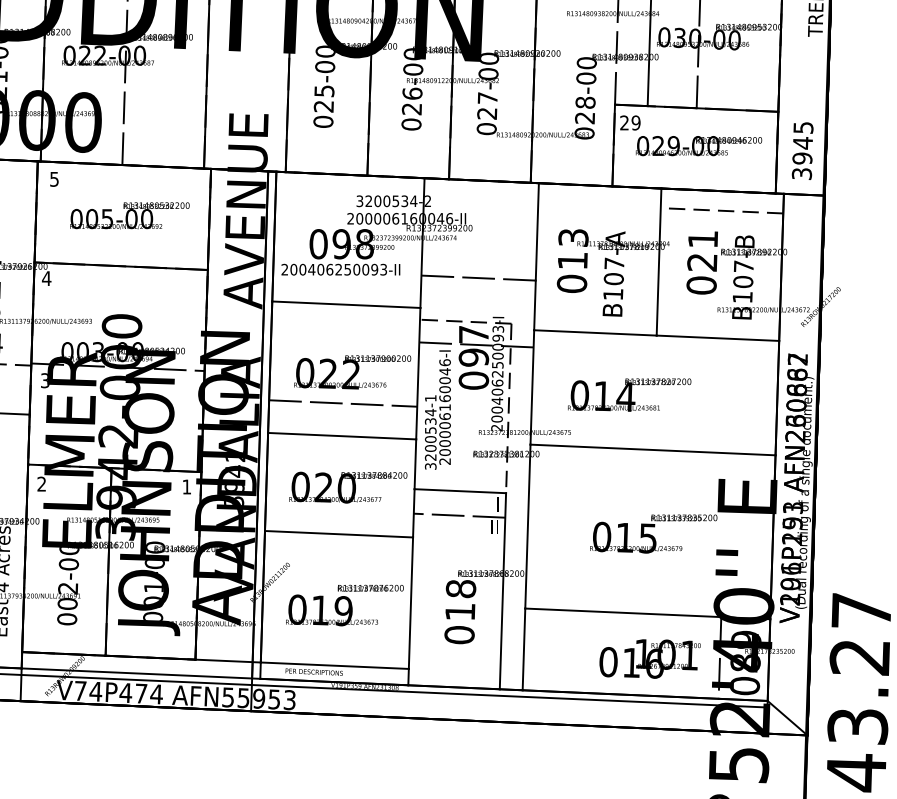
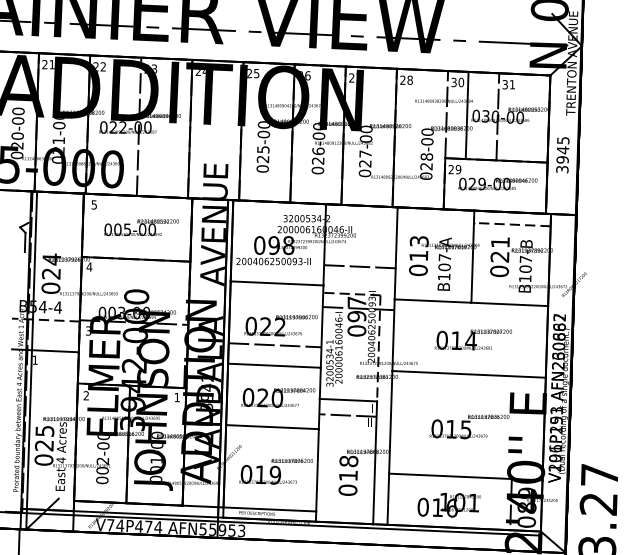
text: (802, 151) -> (562, 155), moved
text: (629, 394) -> (473, 339), moved
text: (648, 659) -> (448, 505), moved

